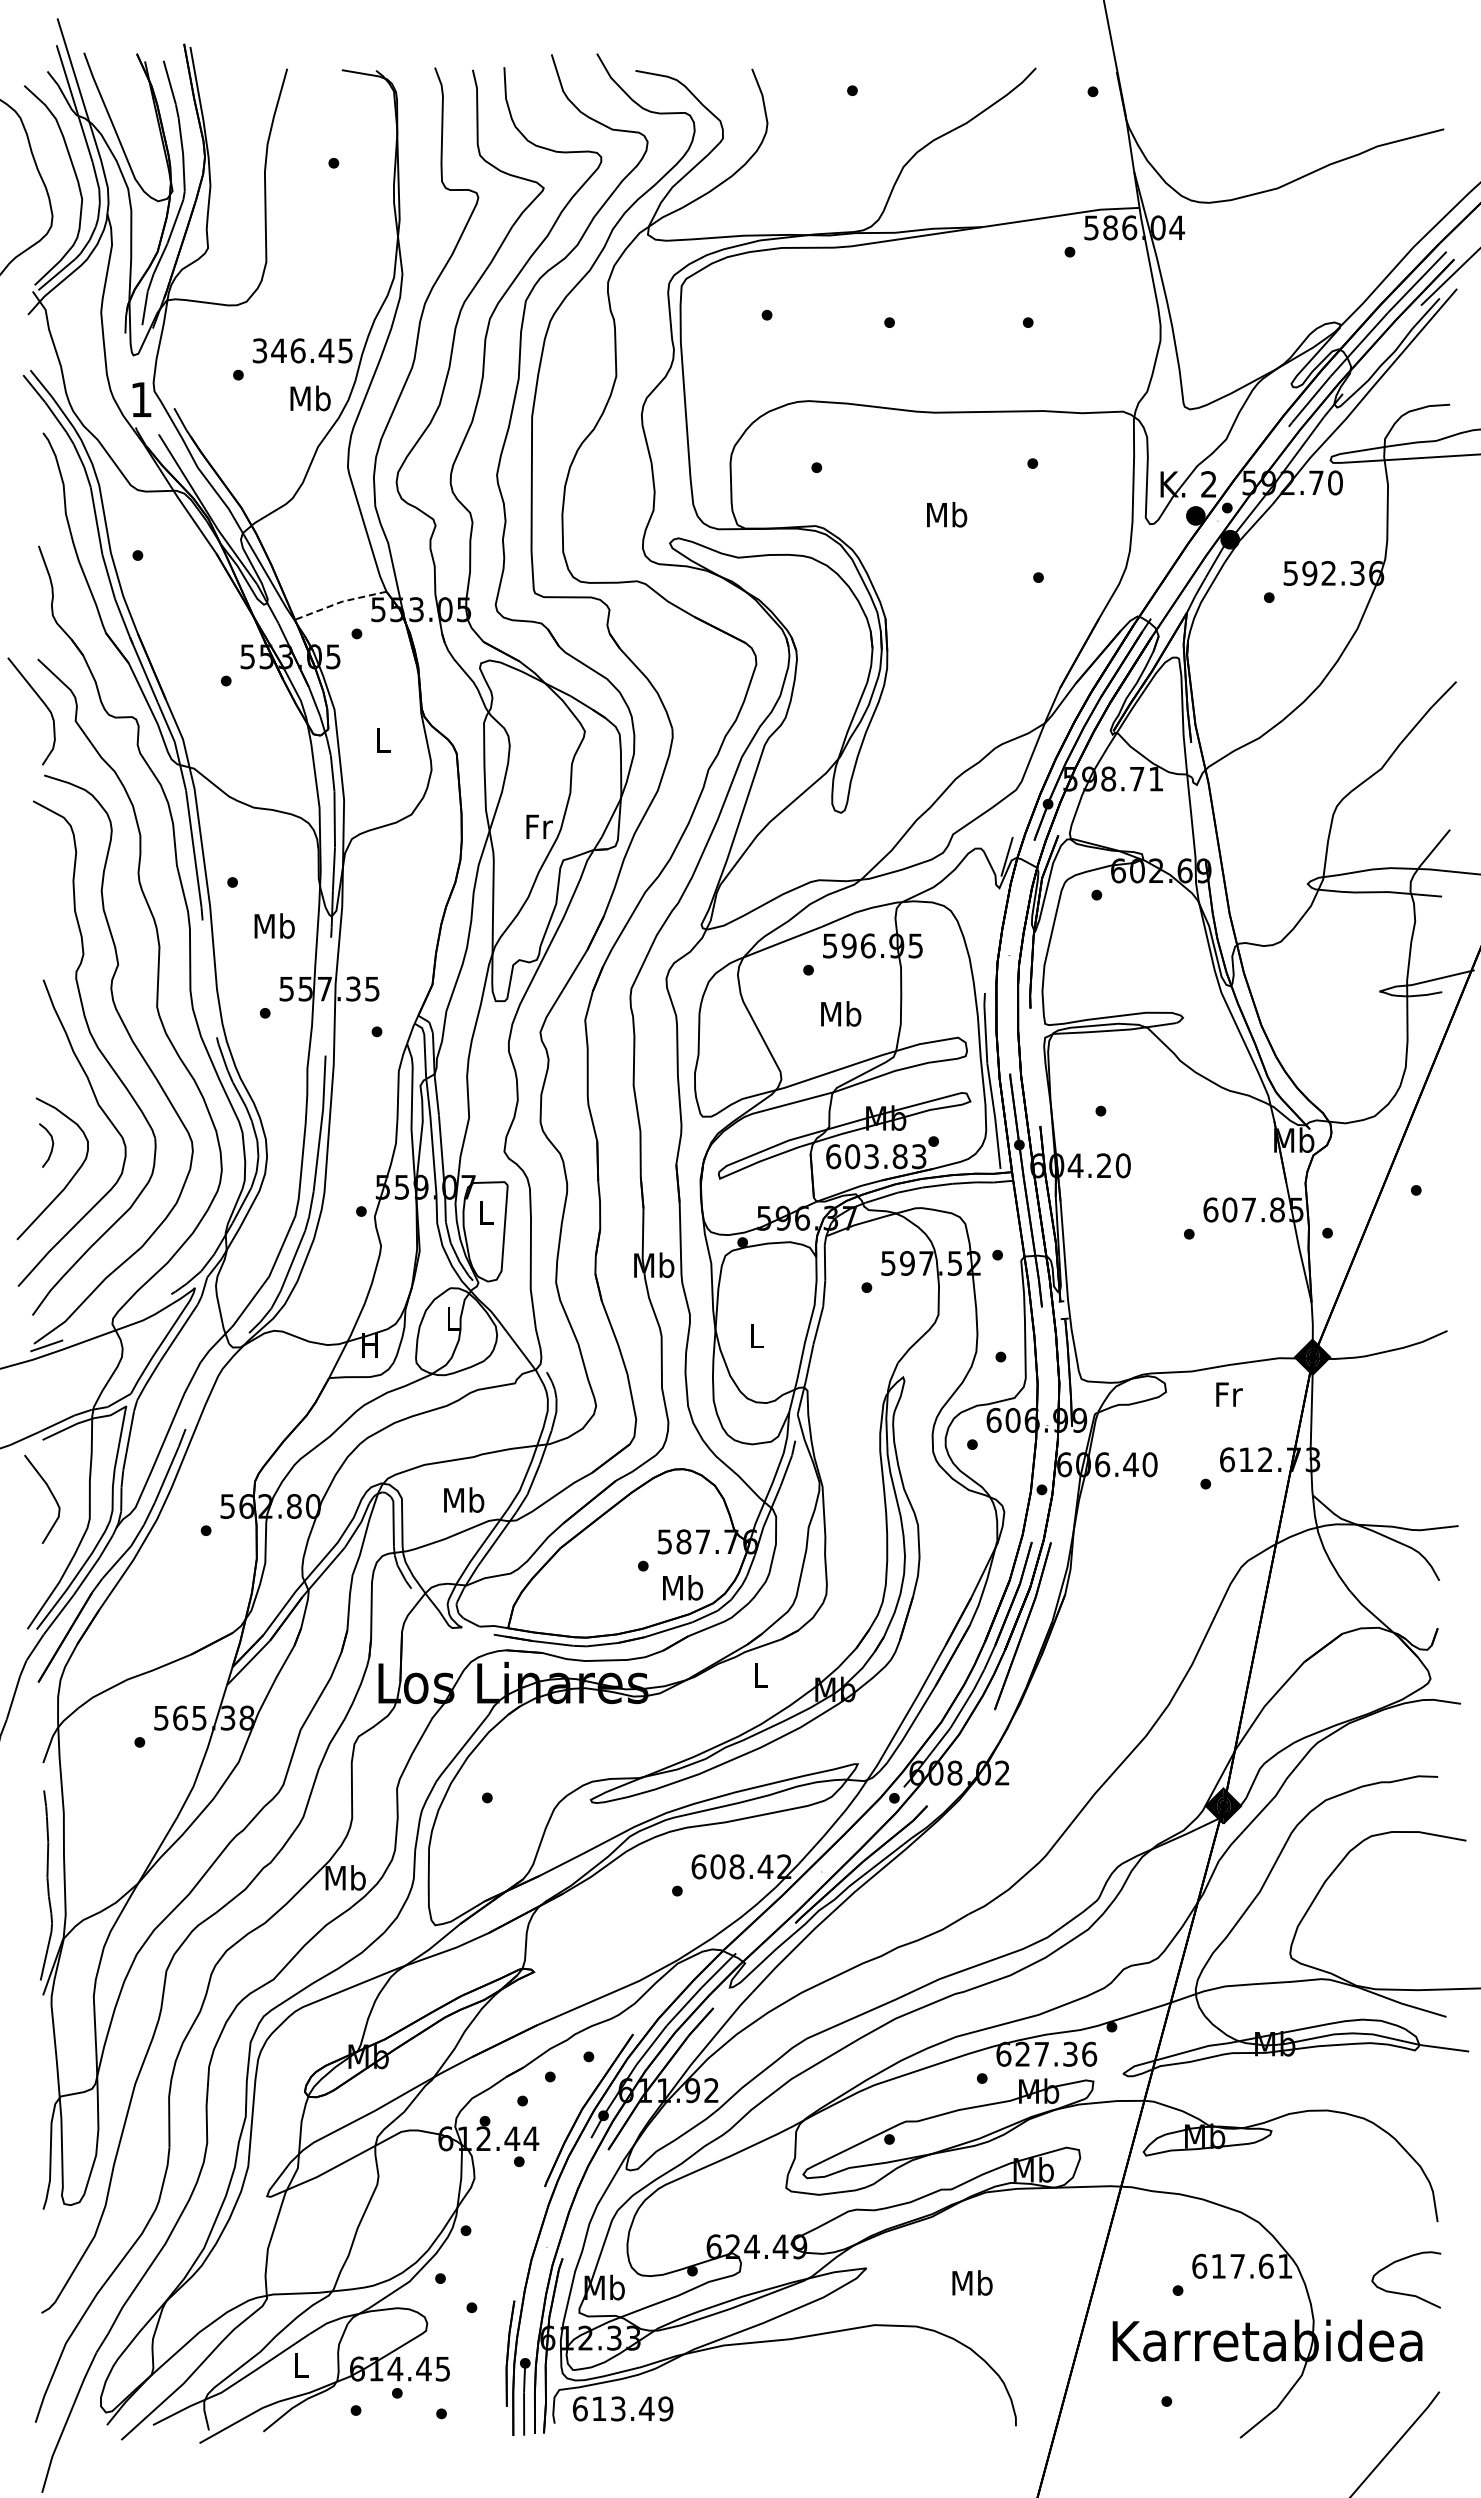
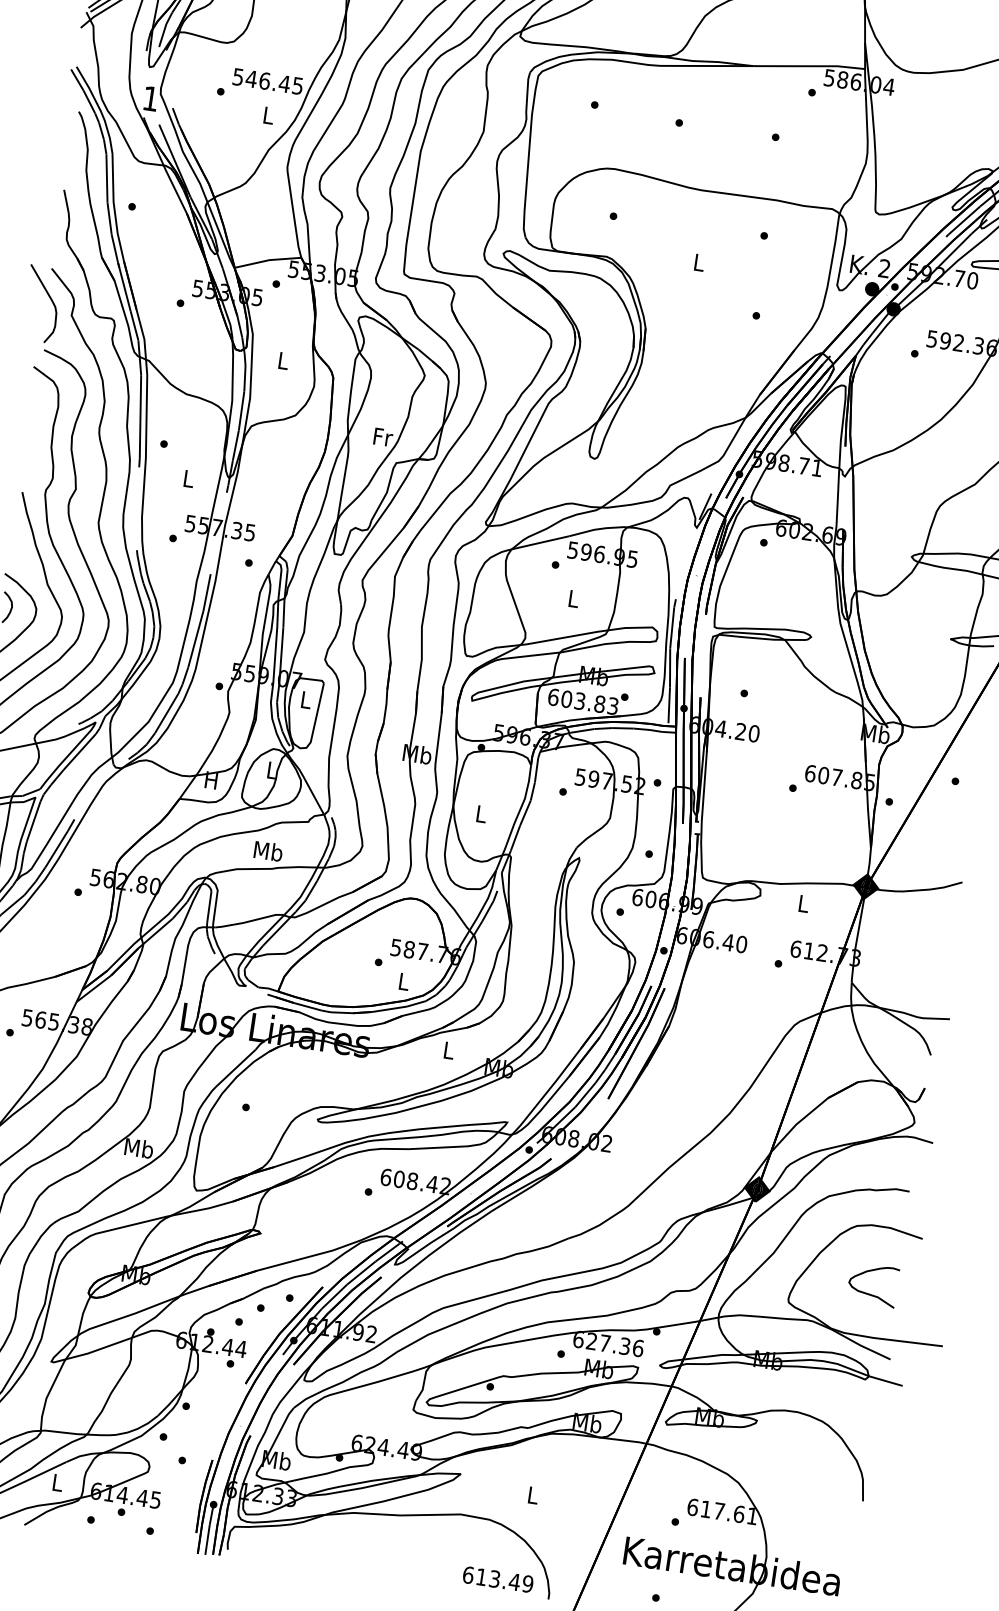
text: (260, 350) -> (238, 76), 346.45 -> 546.45
text: (310, 398) -> (268, 115), Mb -> L
text: (947, 514) -> (699, 262), Mb -> L
line: (339, 602) -> (267, 260), dashed -> solid
text: (274, 925) -> (188, 478), Mb -> L
text: (841, 1013) -> (573, 598), Mb -> L
text: (1229, 1394) -> (804, 903), Fr -> L
text: (464, 1499) -> (268, 850), moved
text: (683, 1587) -> (404, 981), Mb -> L
text: (972, 2282) -> (533, 1494), Mb -> L
curve: (1401, 2292) -> (868, 1293), moved
text: (623, 2408) -> (498, 1579), moved

